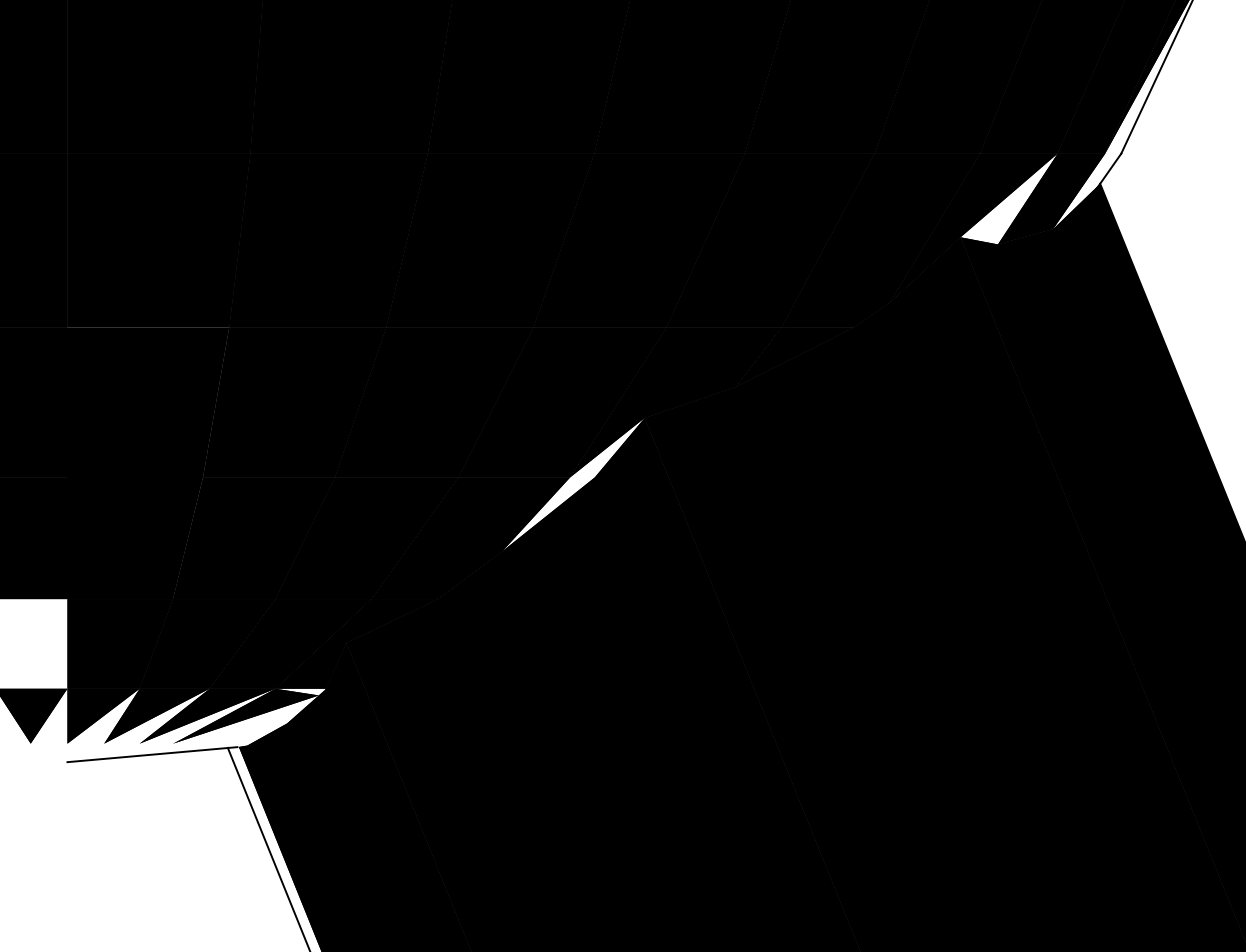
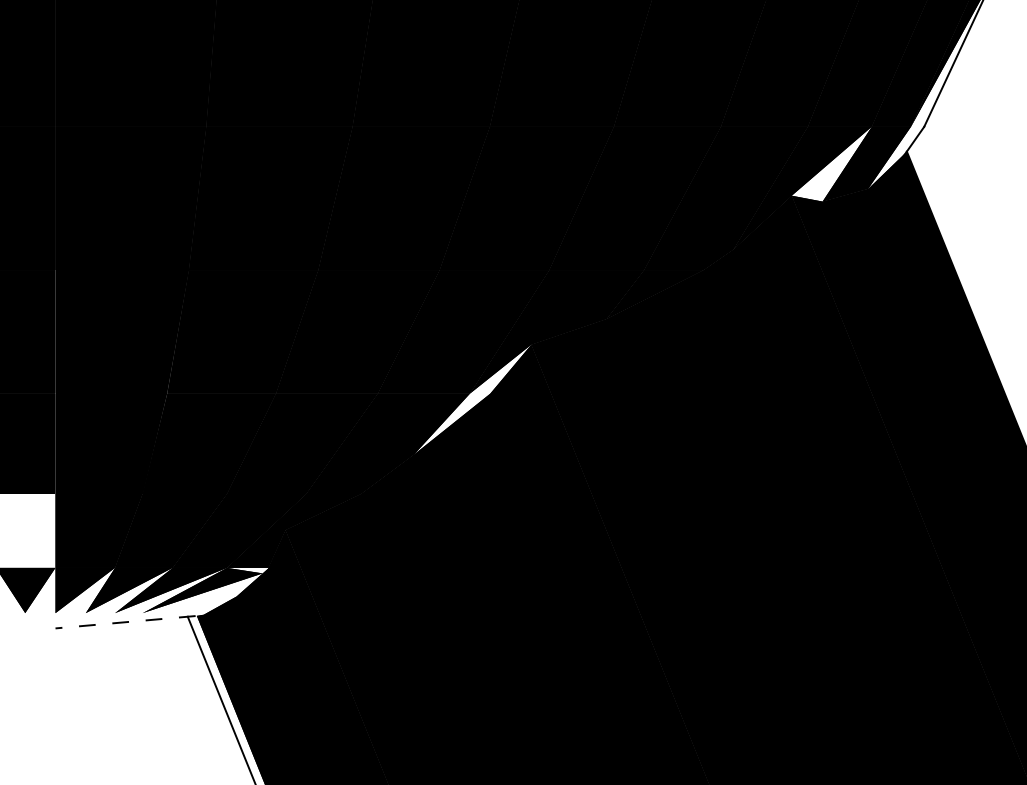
line: (151, 754) -> (124, 622), solid -> dashed

